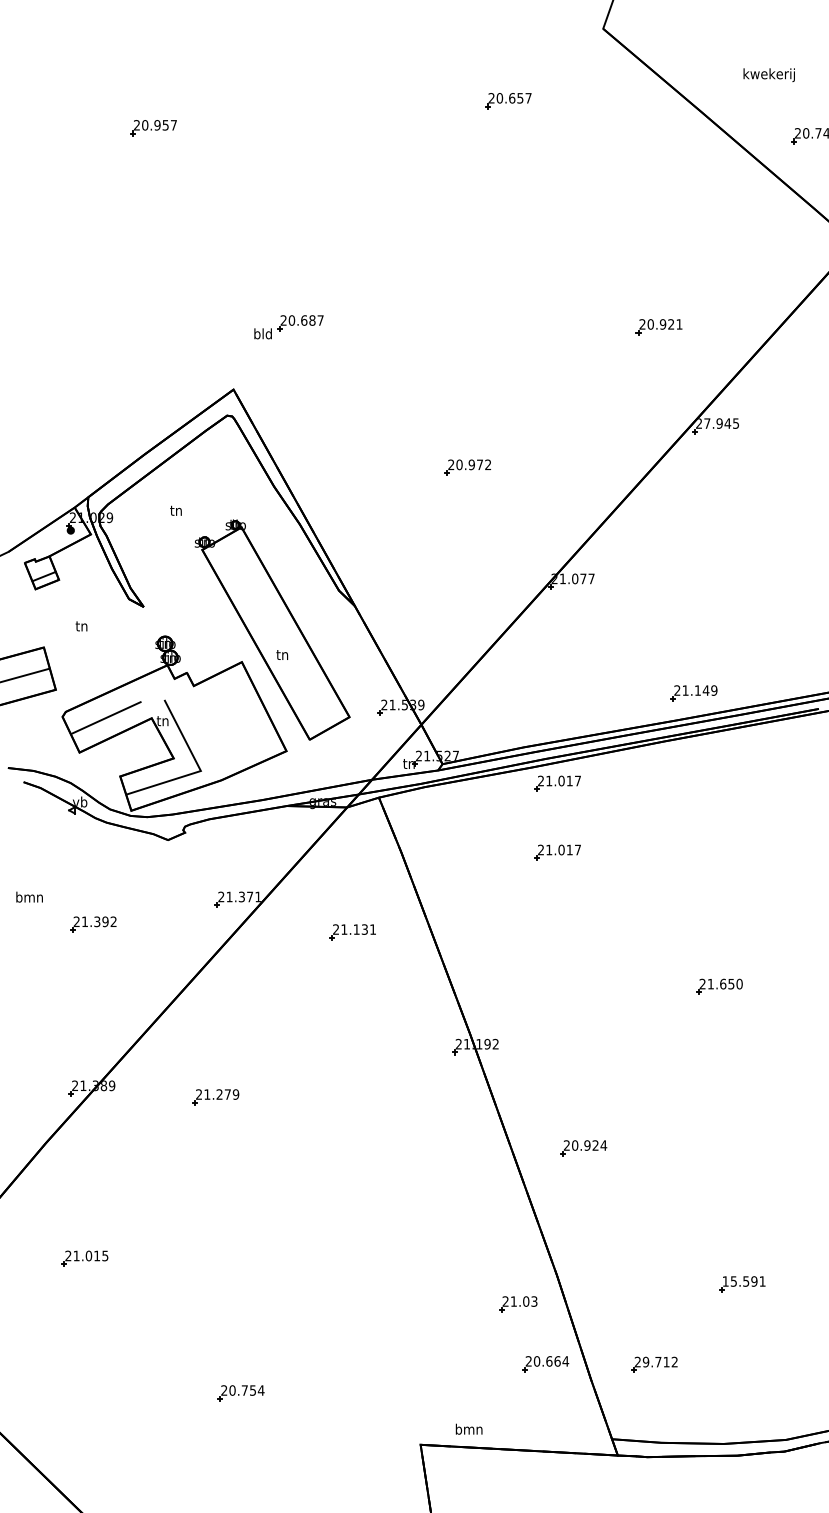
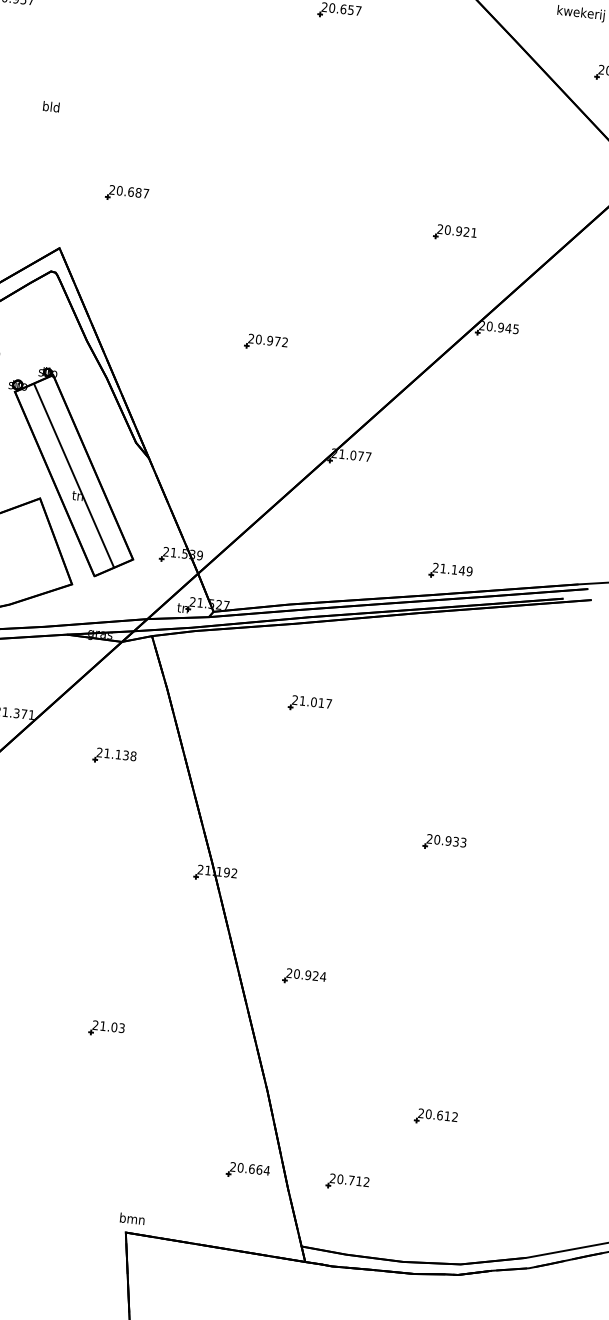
text: (262, 333) -> (50, 106), moved
text: (707, 423) -> (489, 326), 27.945 -> 20.945
line: (275, 633) -> (73, 475), added
part: (557, 783) -> (316, 640), removed
text: (373, 929) -> (133, 756), 21.131 -> 21.138
text: (724, 983) -> (449, 840), 21.650 -> 20.933
text: (743, 1281) -> (437, 1115), 15.591 -> 20.612
part: (518, 1304) -> (107, 1029), moved
text: (645, 1362) -> (339, 1179), 29.712 -> 20.712
text: (468, 1428) -> (131, 1218), moved

